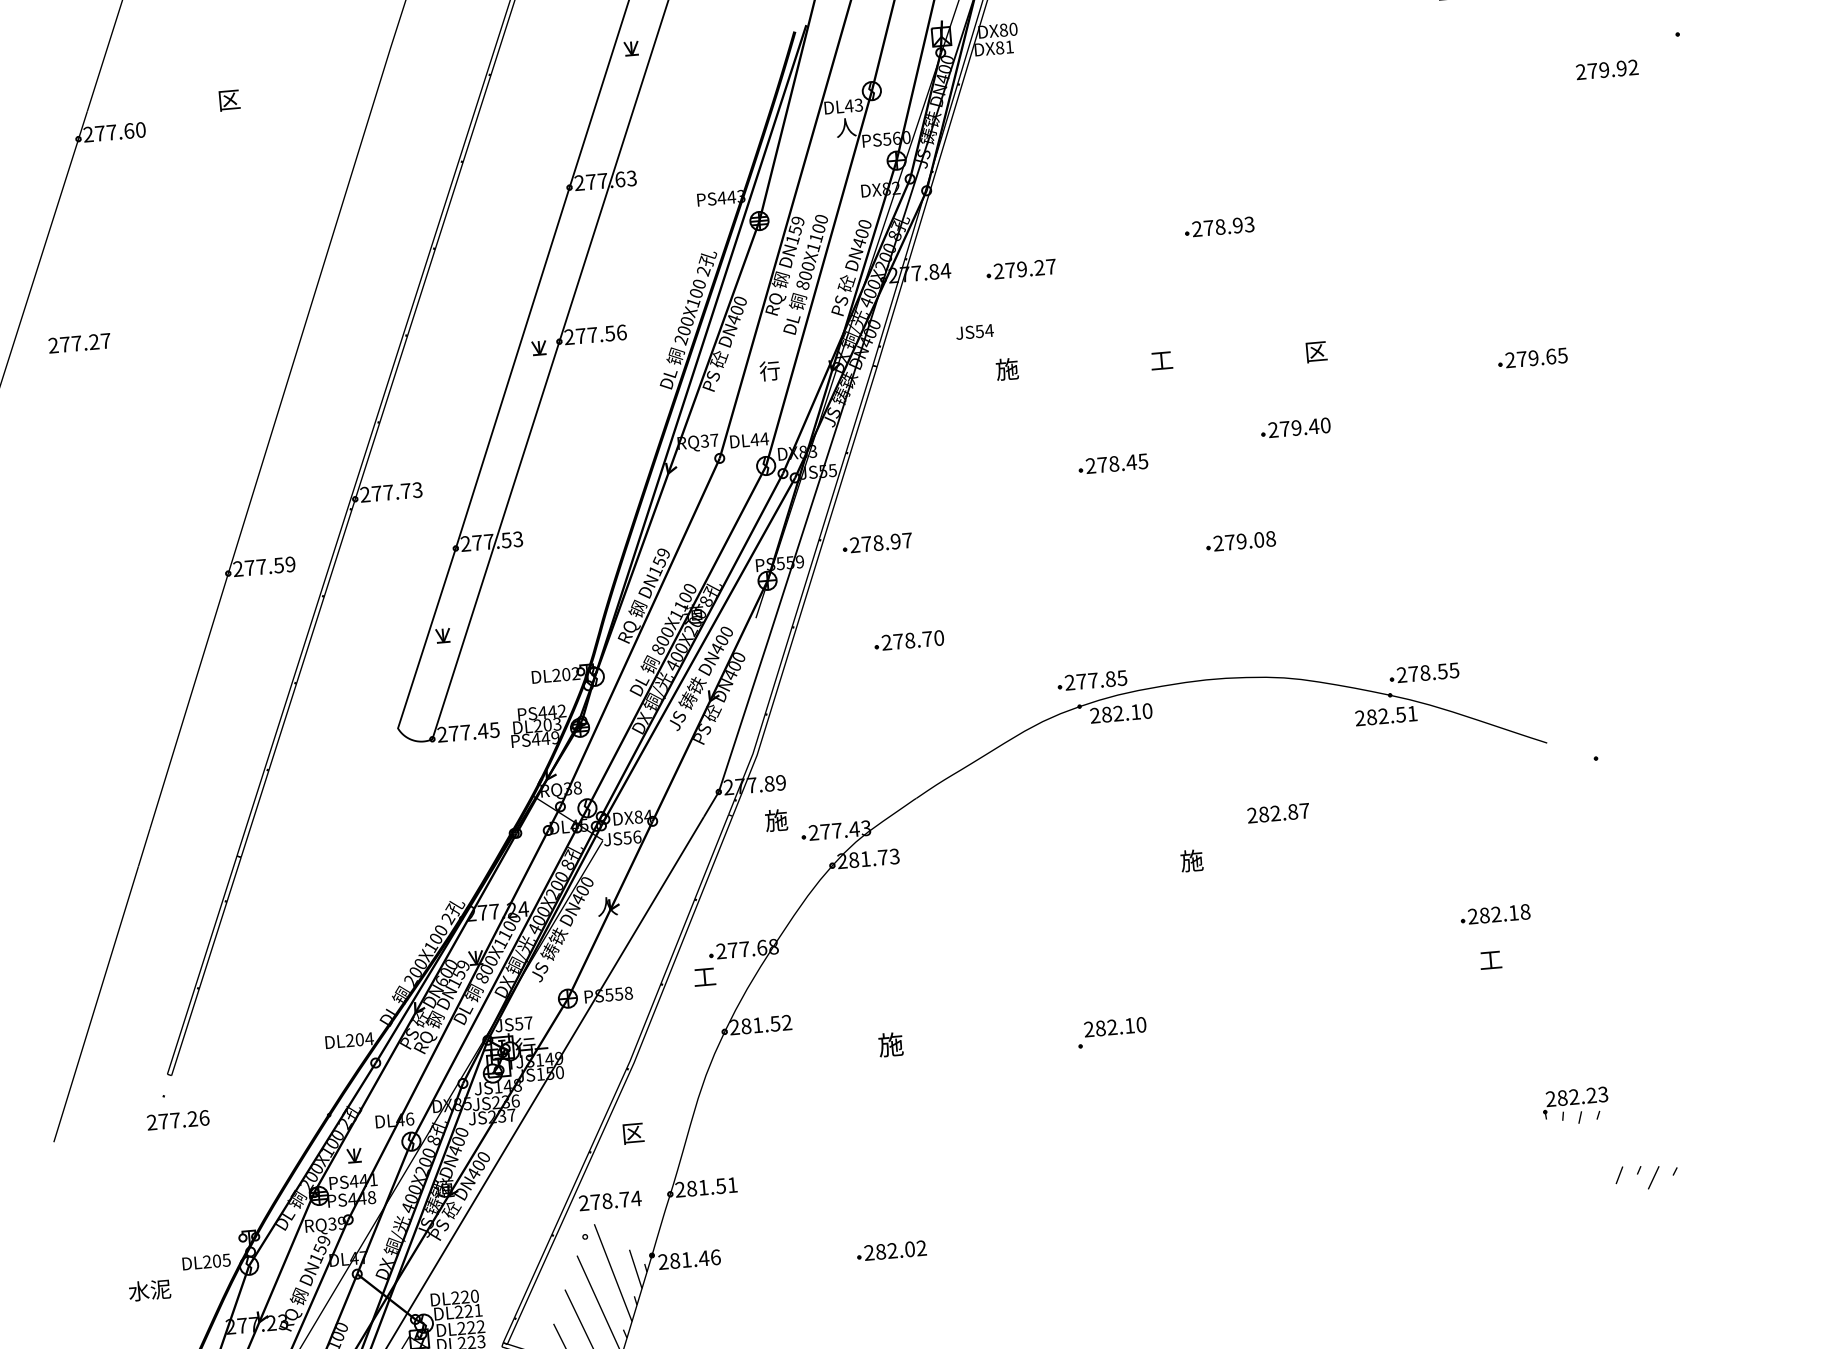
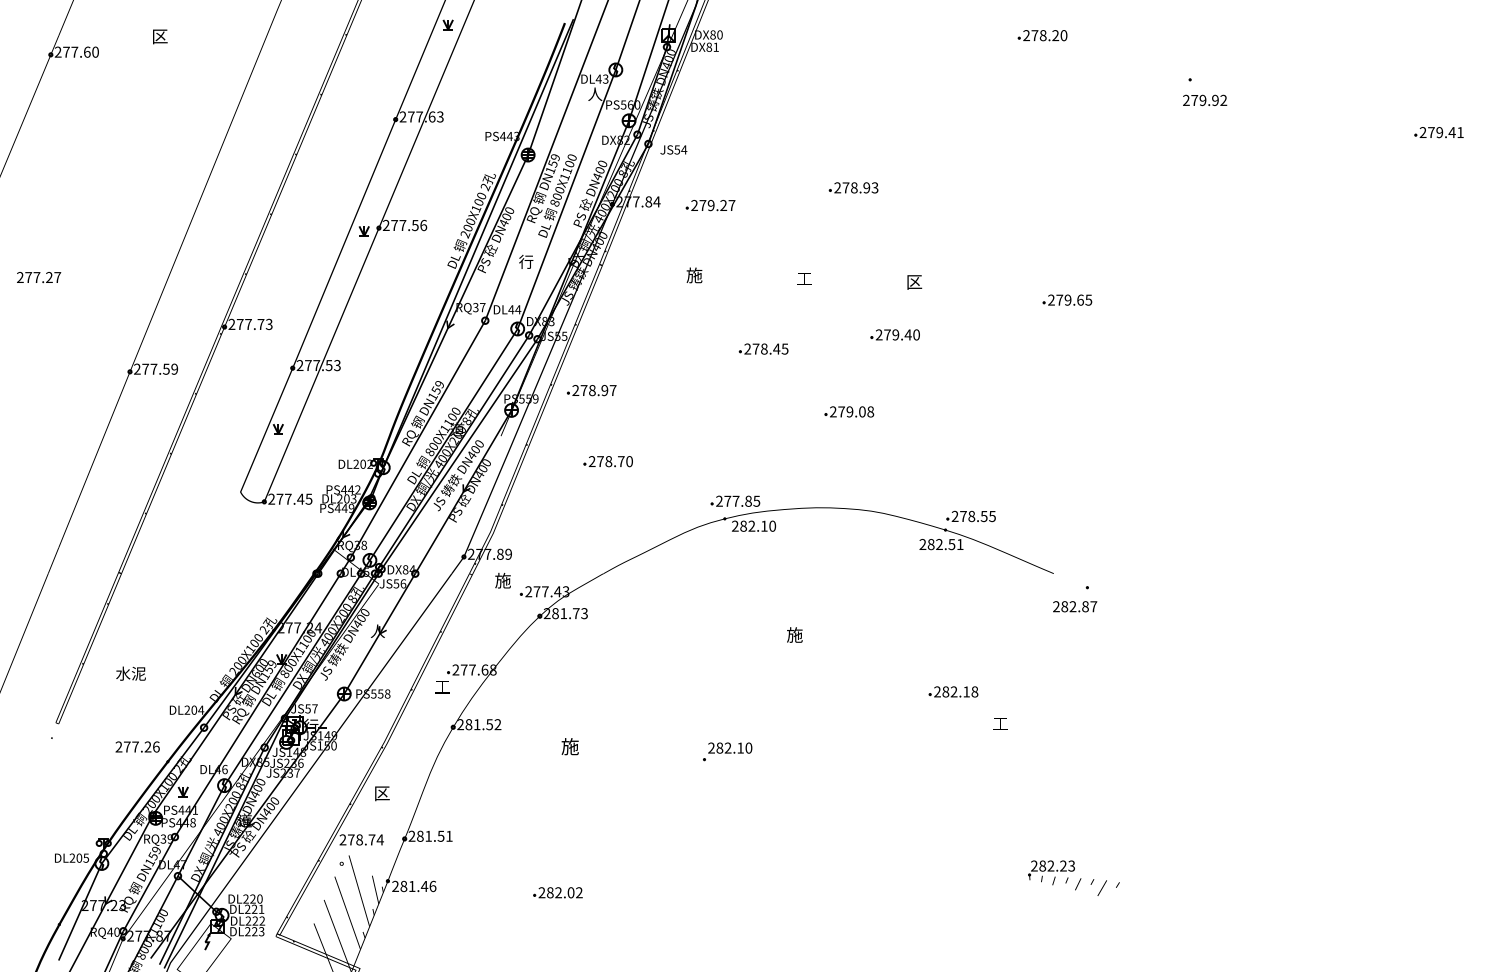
text: (1607, 68) -> (1205, 99), moved
text: (974, 331) -> (673, 149), moved
text: (80, 343) -> (39, 277), moved
text: (1279, 812) -> (1075, 606), moved
text: (1495, 913) -> (953, 691), moved
text: (1575, 1105) -> (1051, 872), moved
text: (177, 1119) -> (137, 746), moved
text: (149, 1290) -> (130, 673), moved

